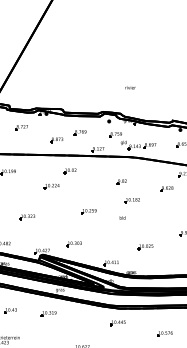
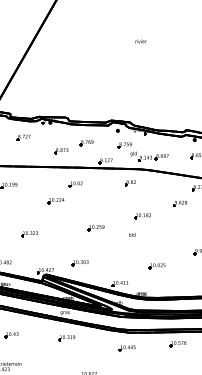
text: (130, 87) -> (140, 41), moved
part: (121, 182) -> (130, 183), moved
part: (48, 314) -> (66, 338), moved
part: (164, 334) -> (177, 344), moved

